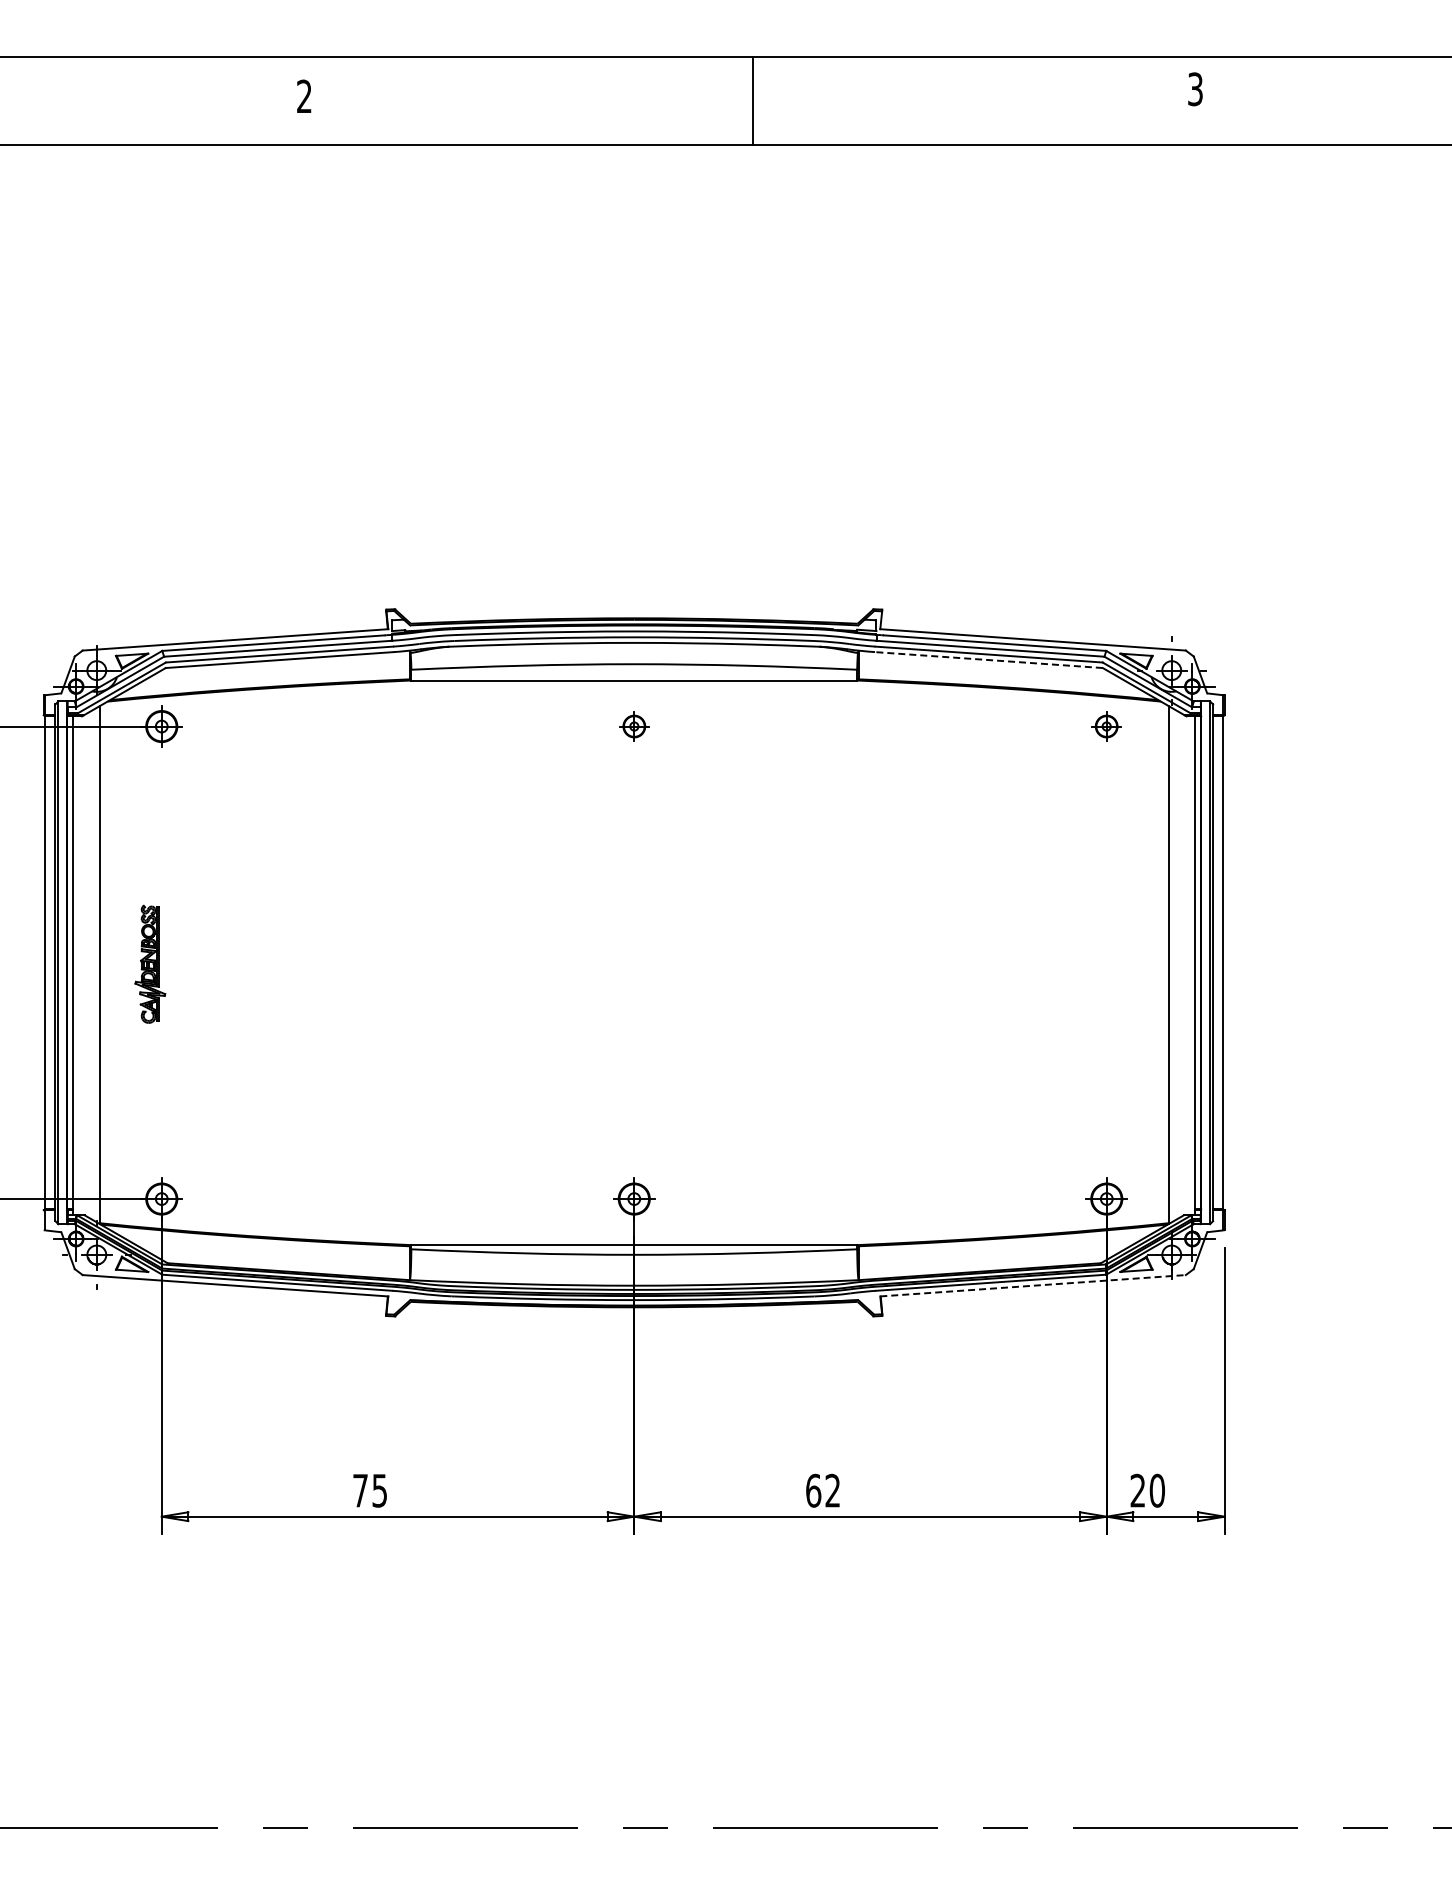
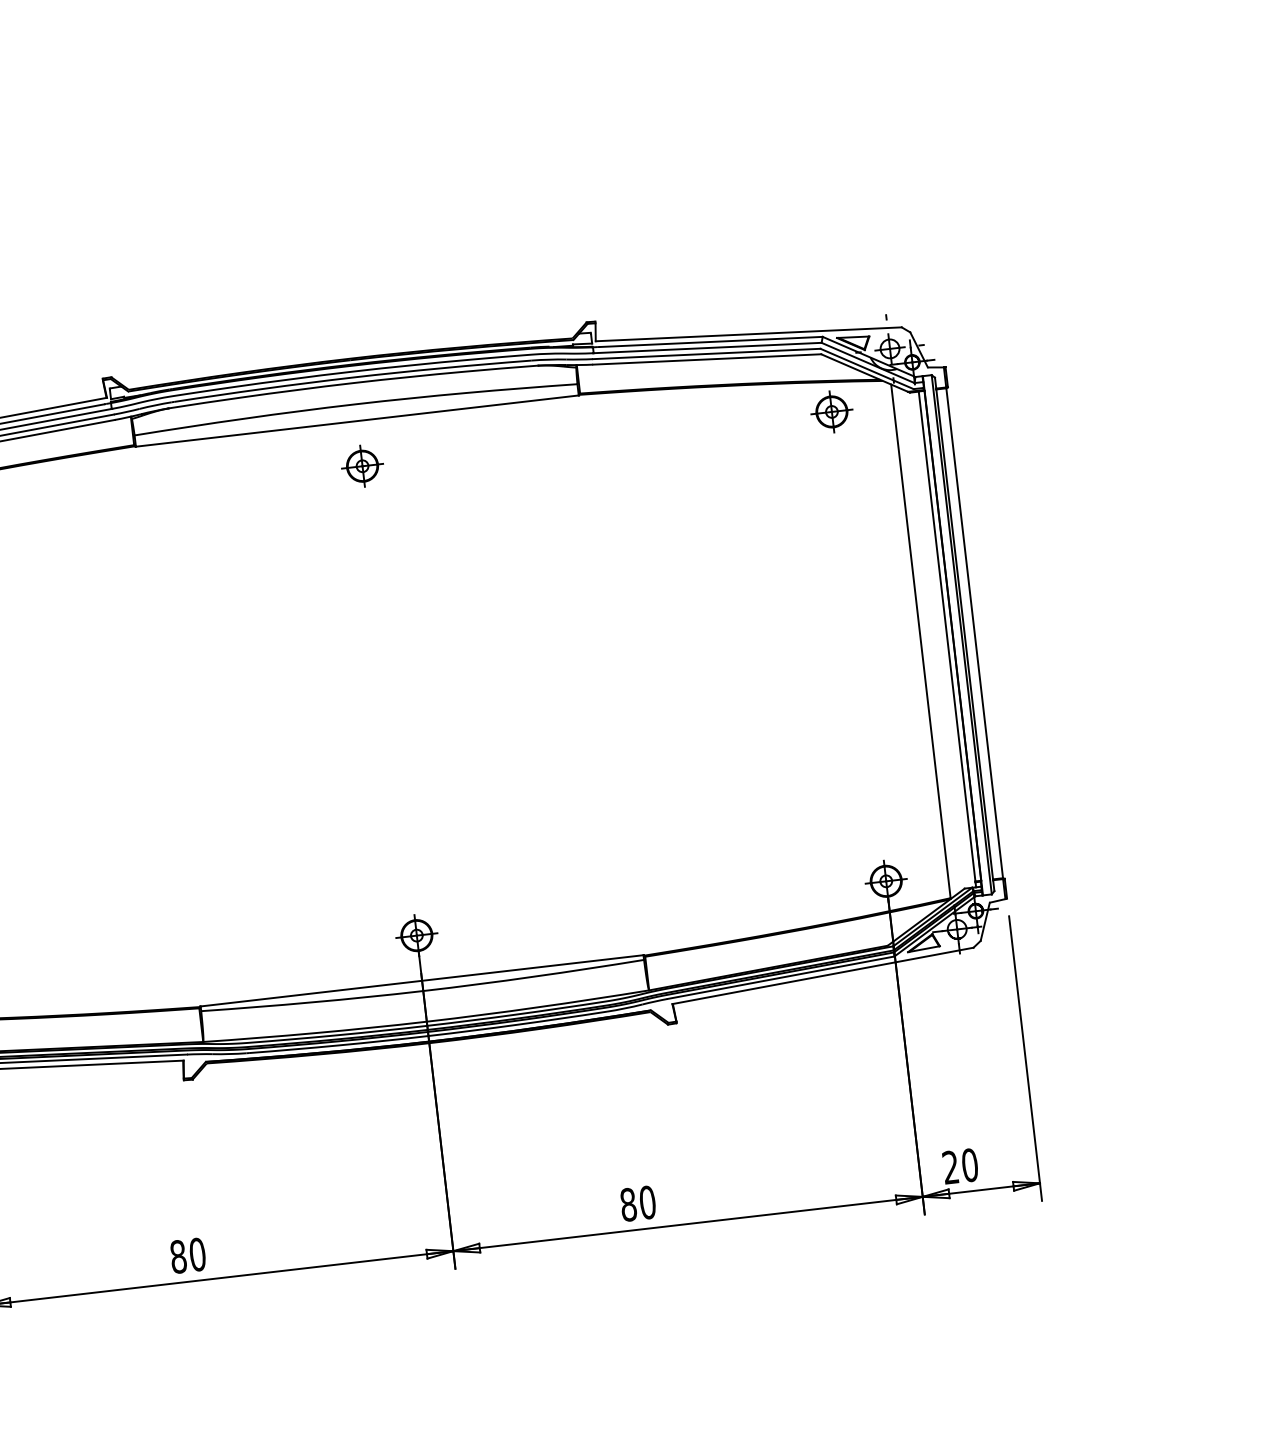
line: (988, 660) -> (706, 359), dashed -> solid
part: (634, 726) -> (362, 466), size x1.43
part: (1106, 726) -> (831, 411), size x1.43
line: (1033, 1285) -> (823, 975), dashed -> solid
text: (370, 1490) -> (188, 1255), 75 -> 80
text: (823, 1490) -> (638, 1203), 62 -> 80

